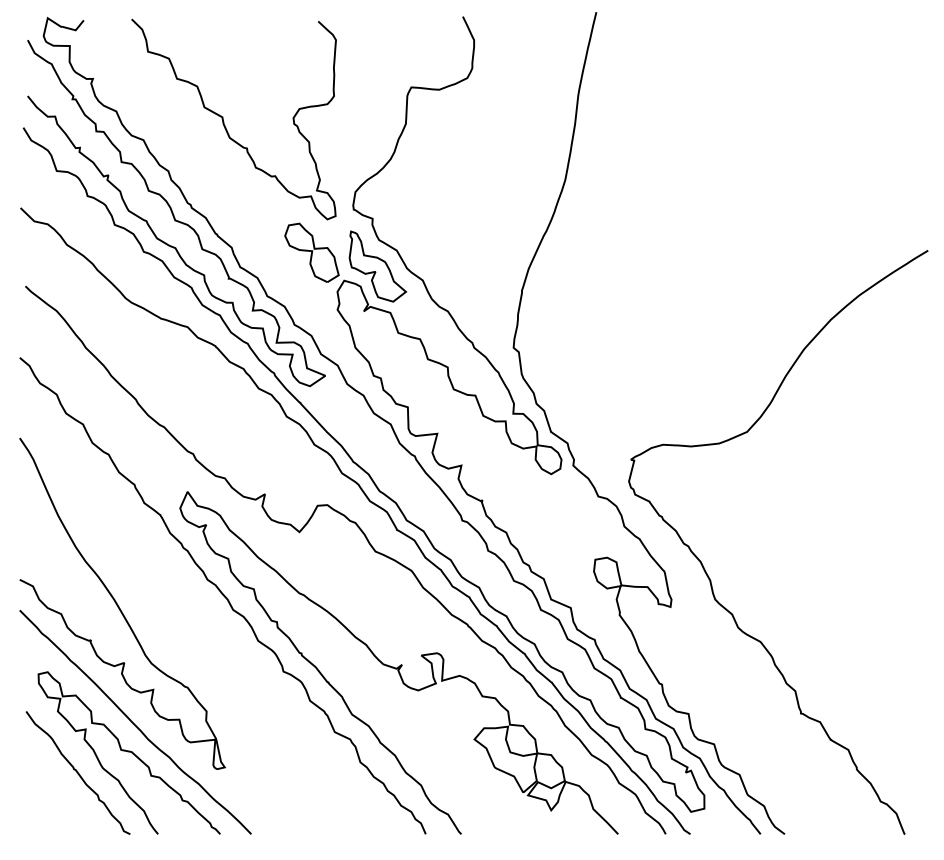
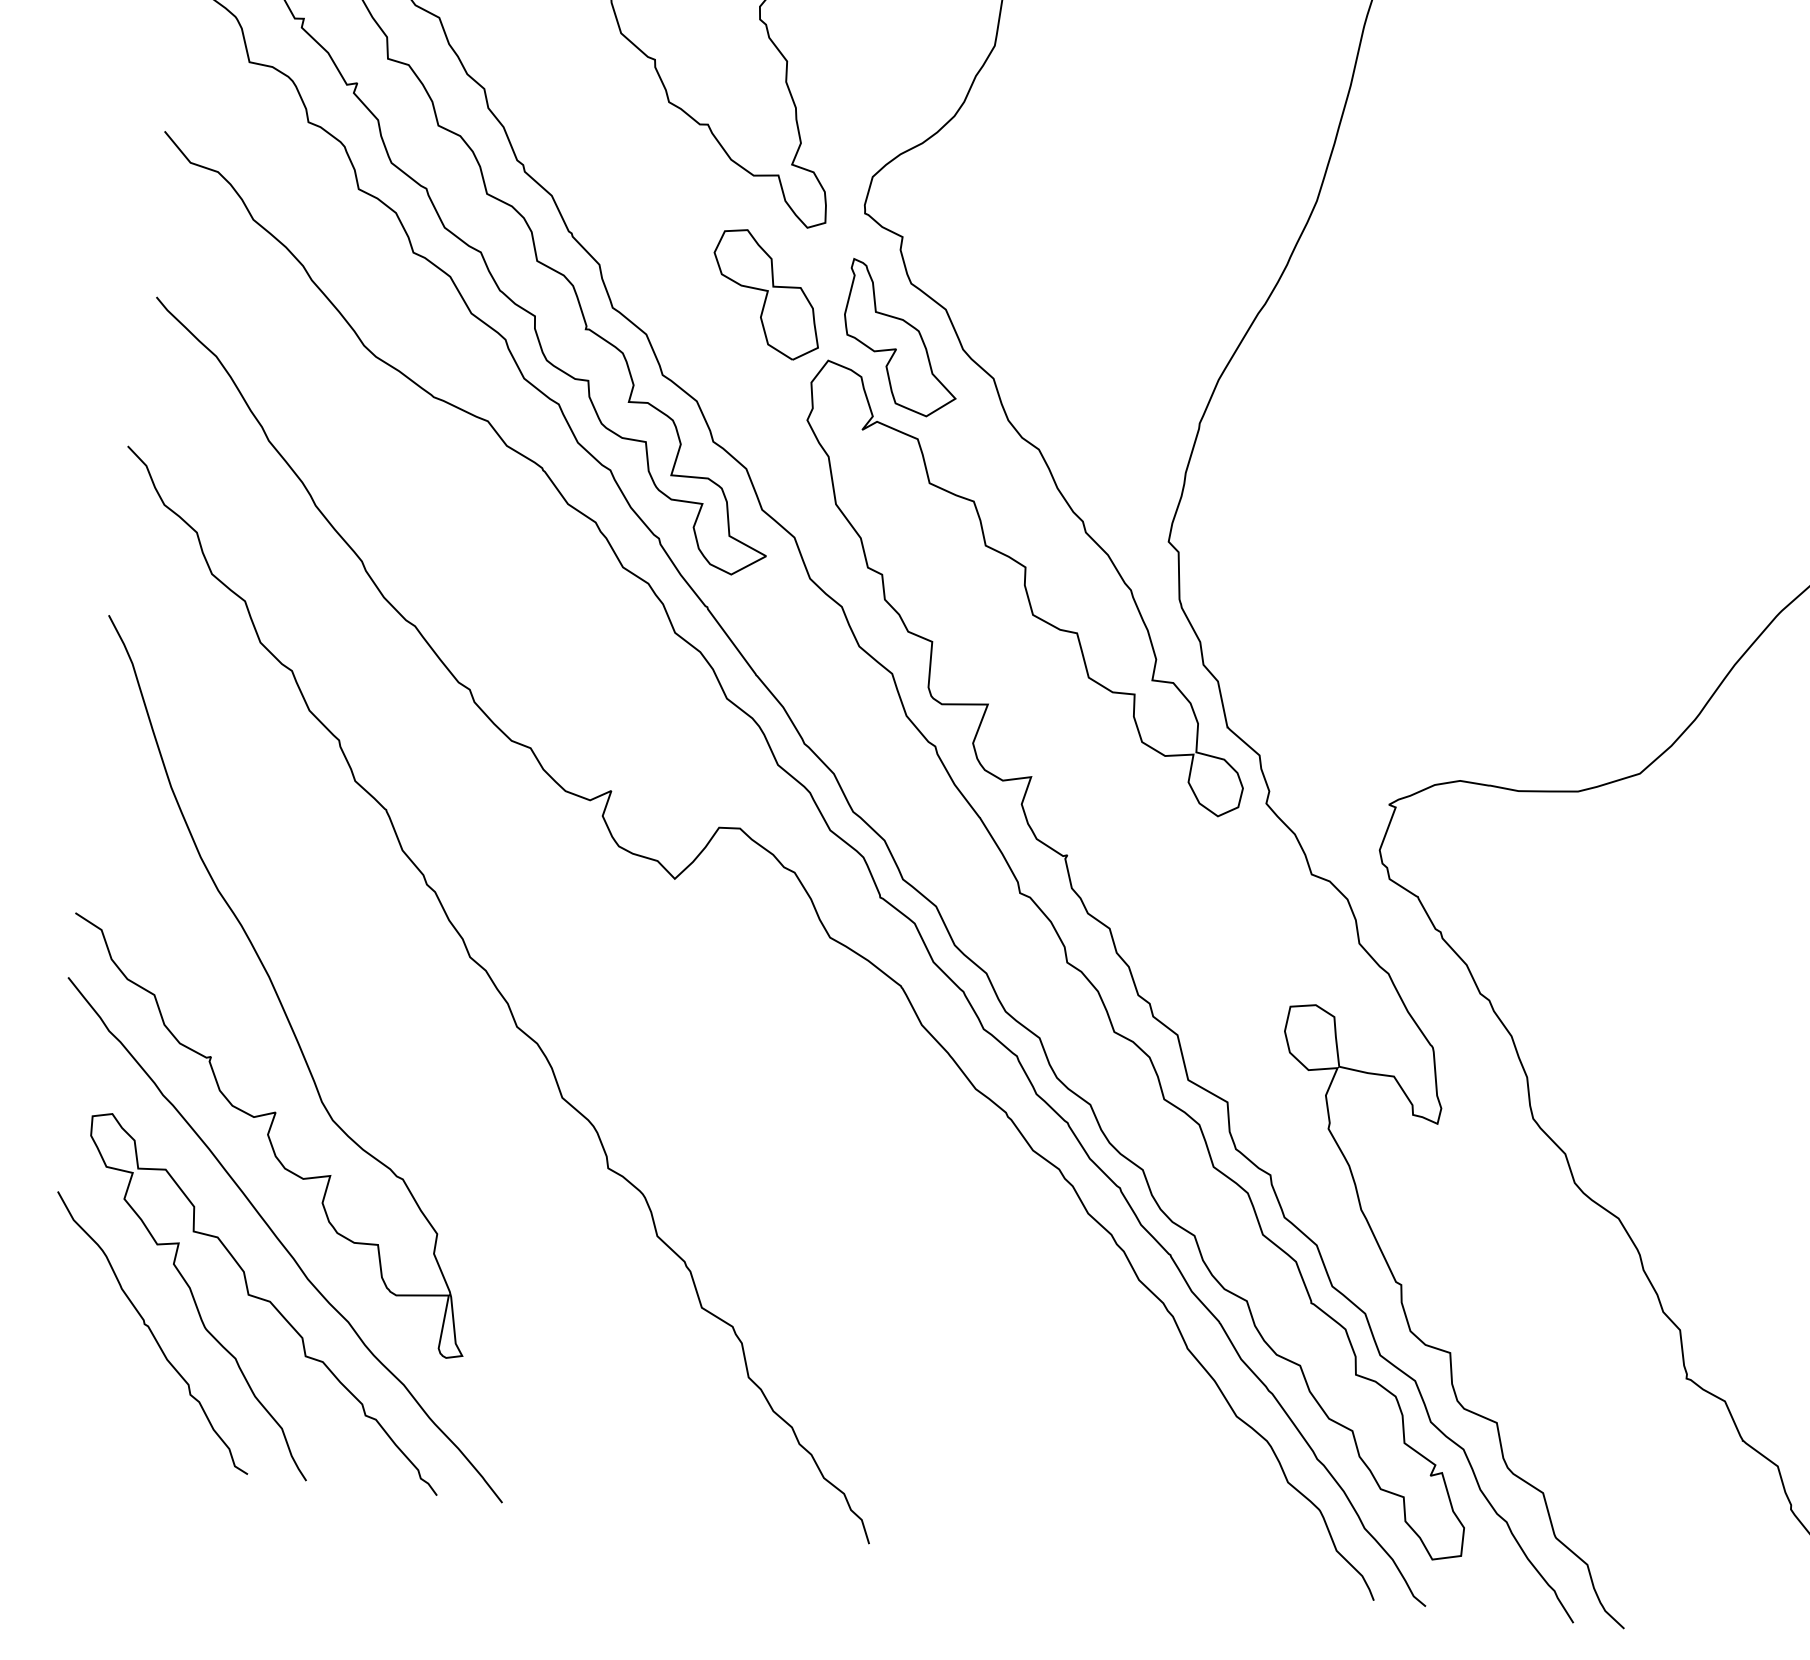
part: (398, 662) -> (852, 1176), removed

